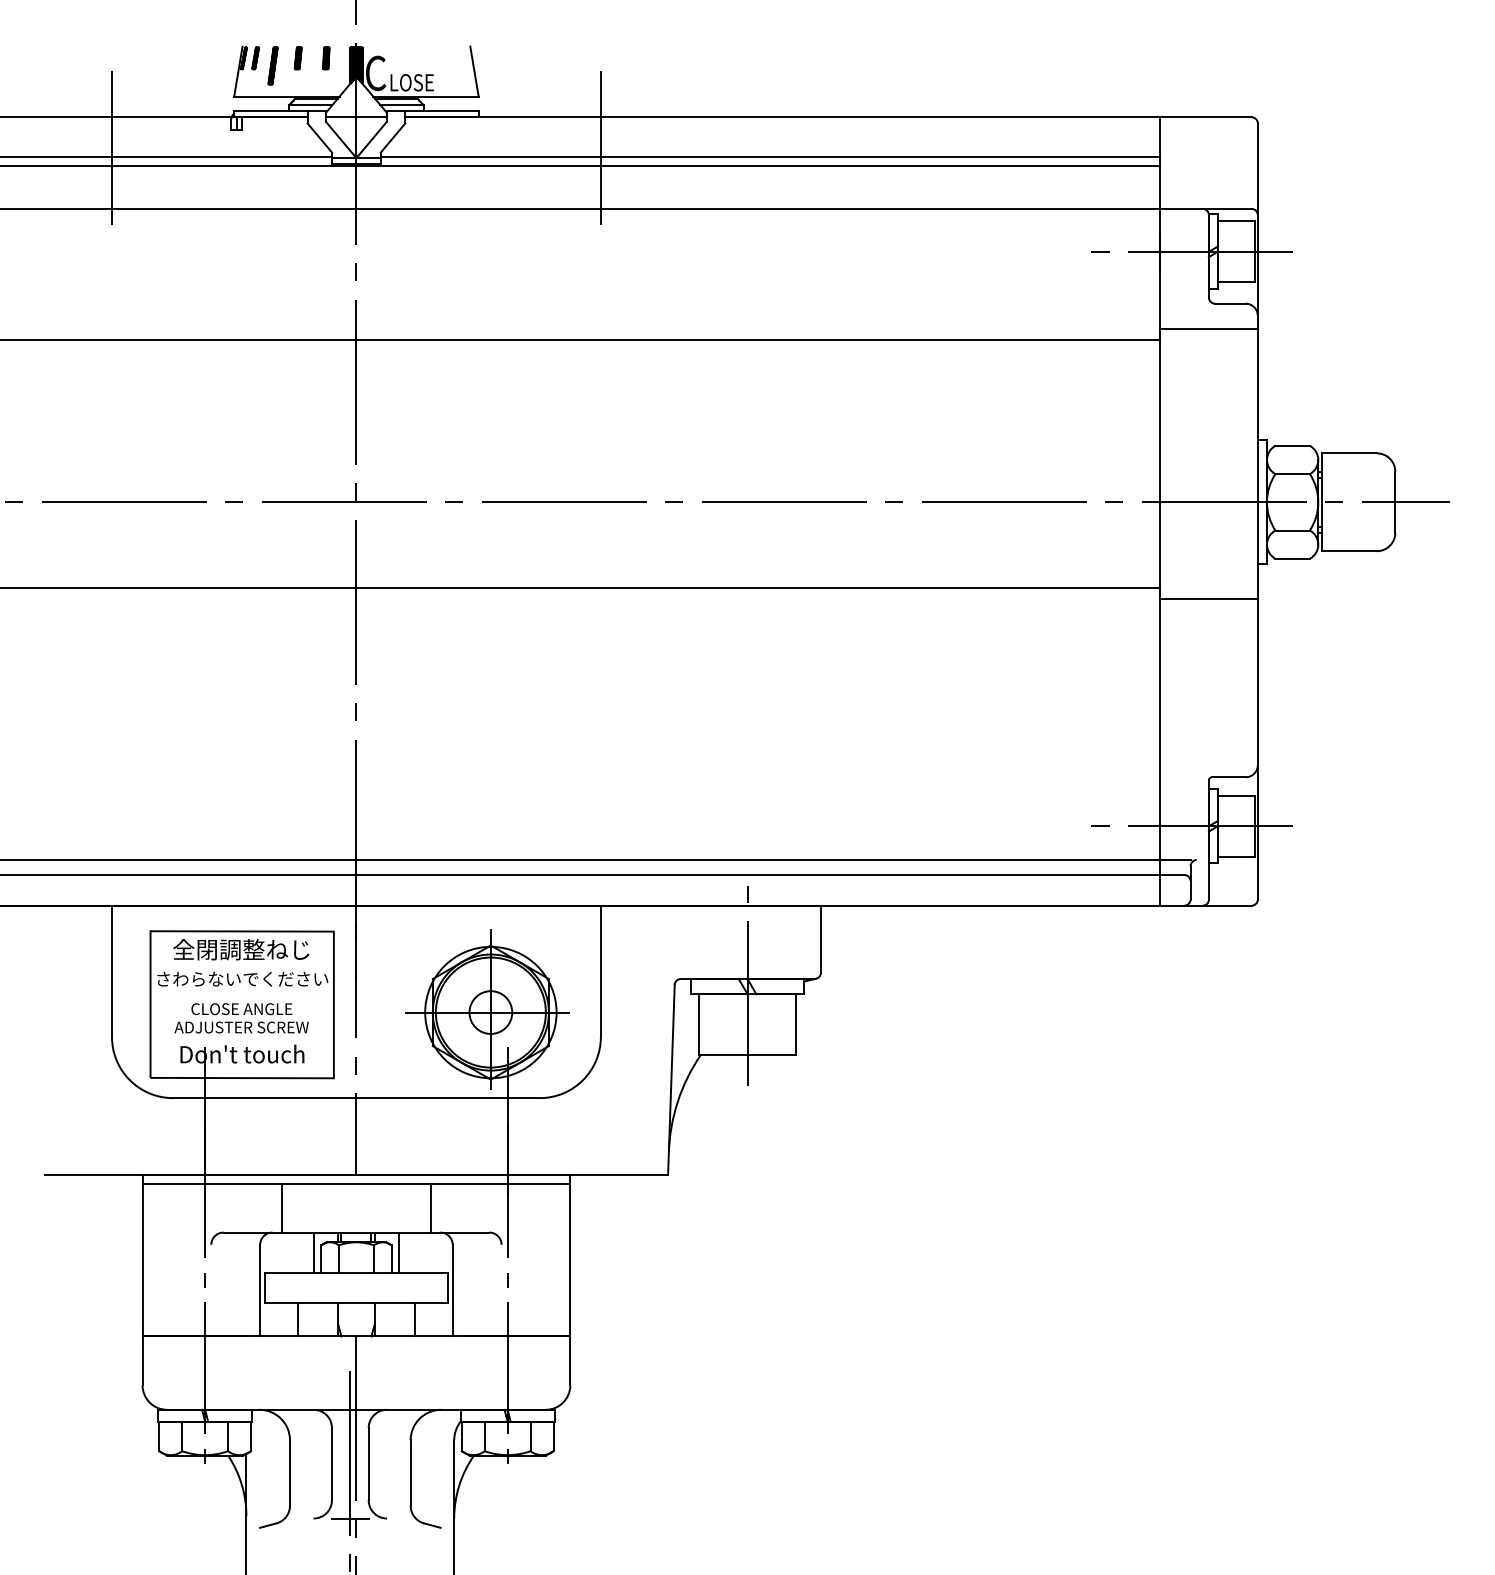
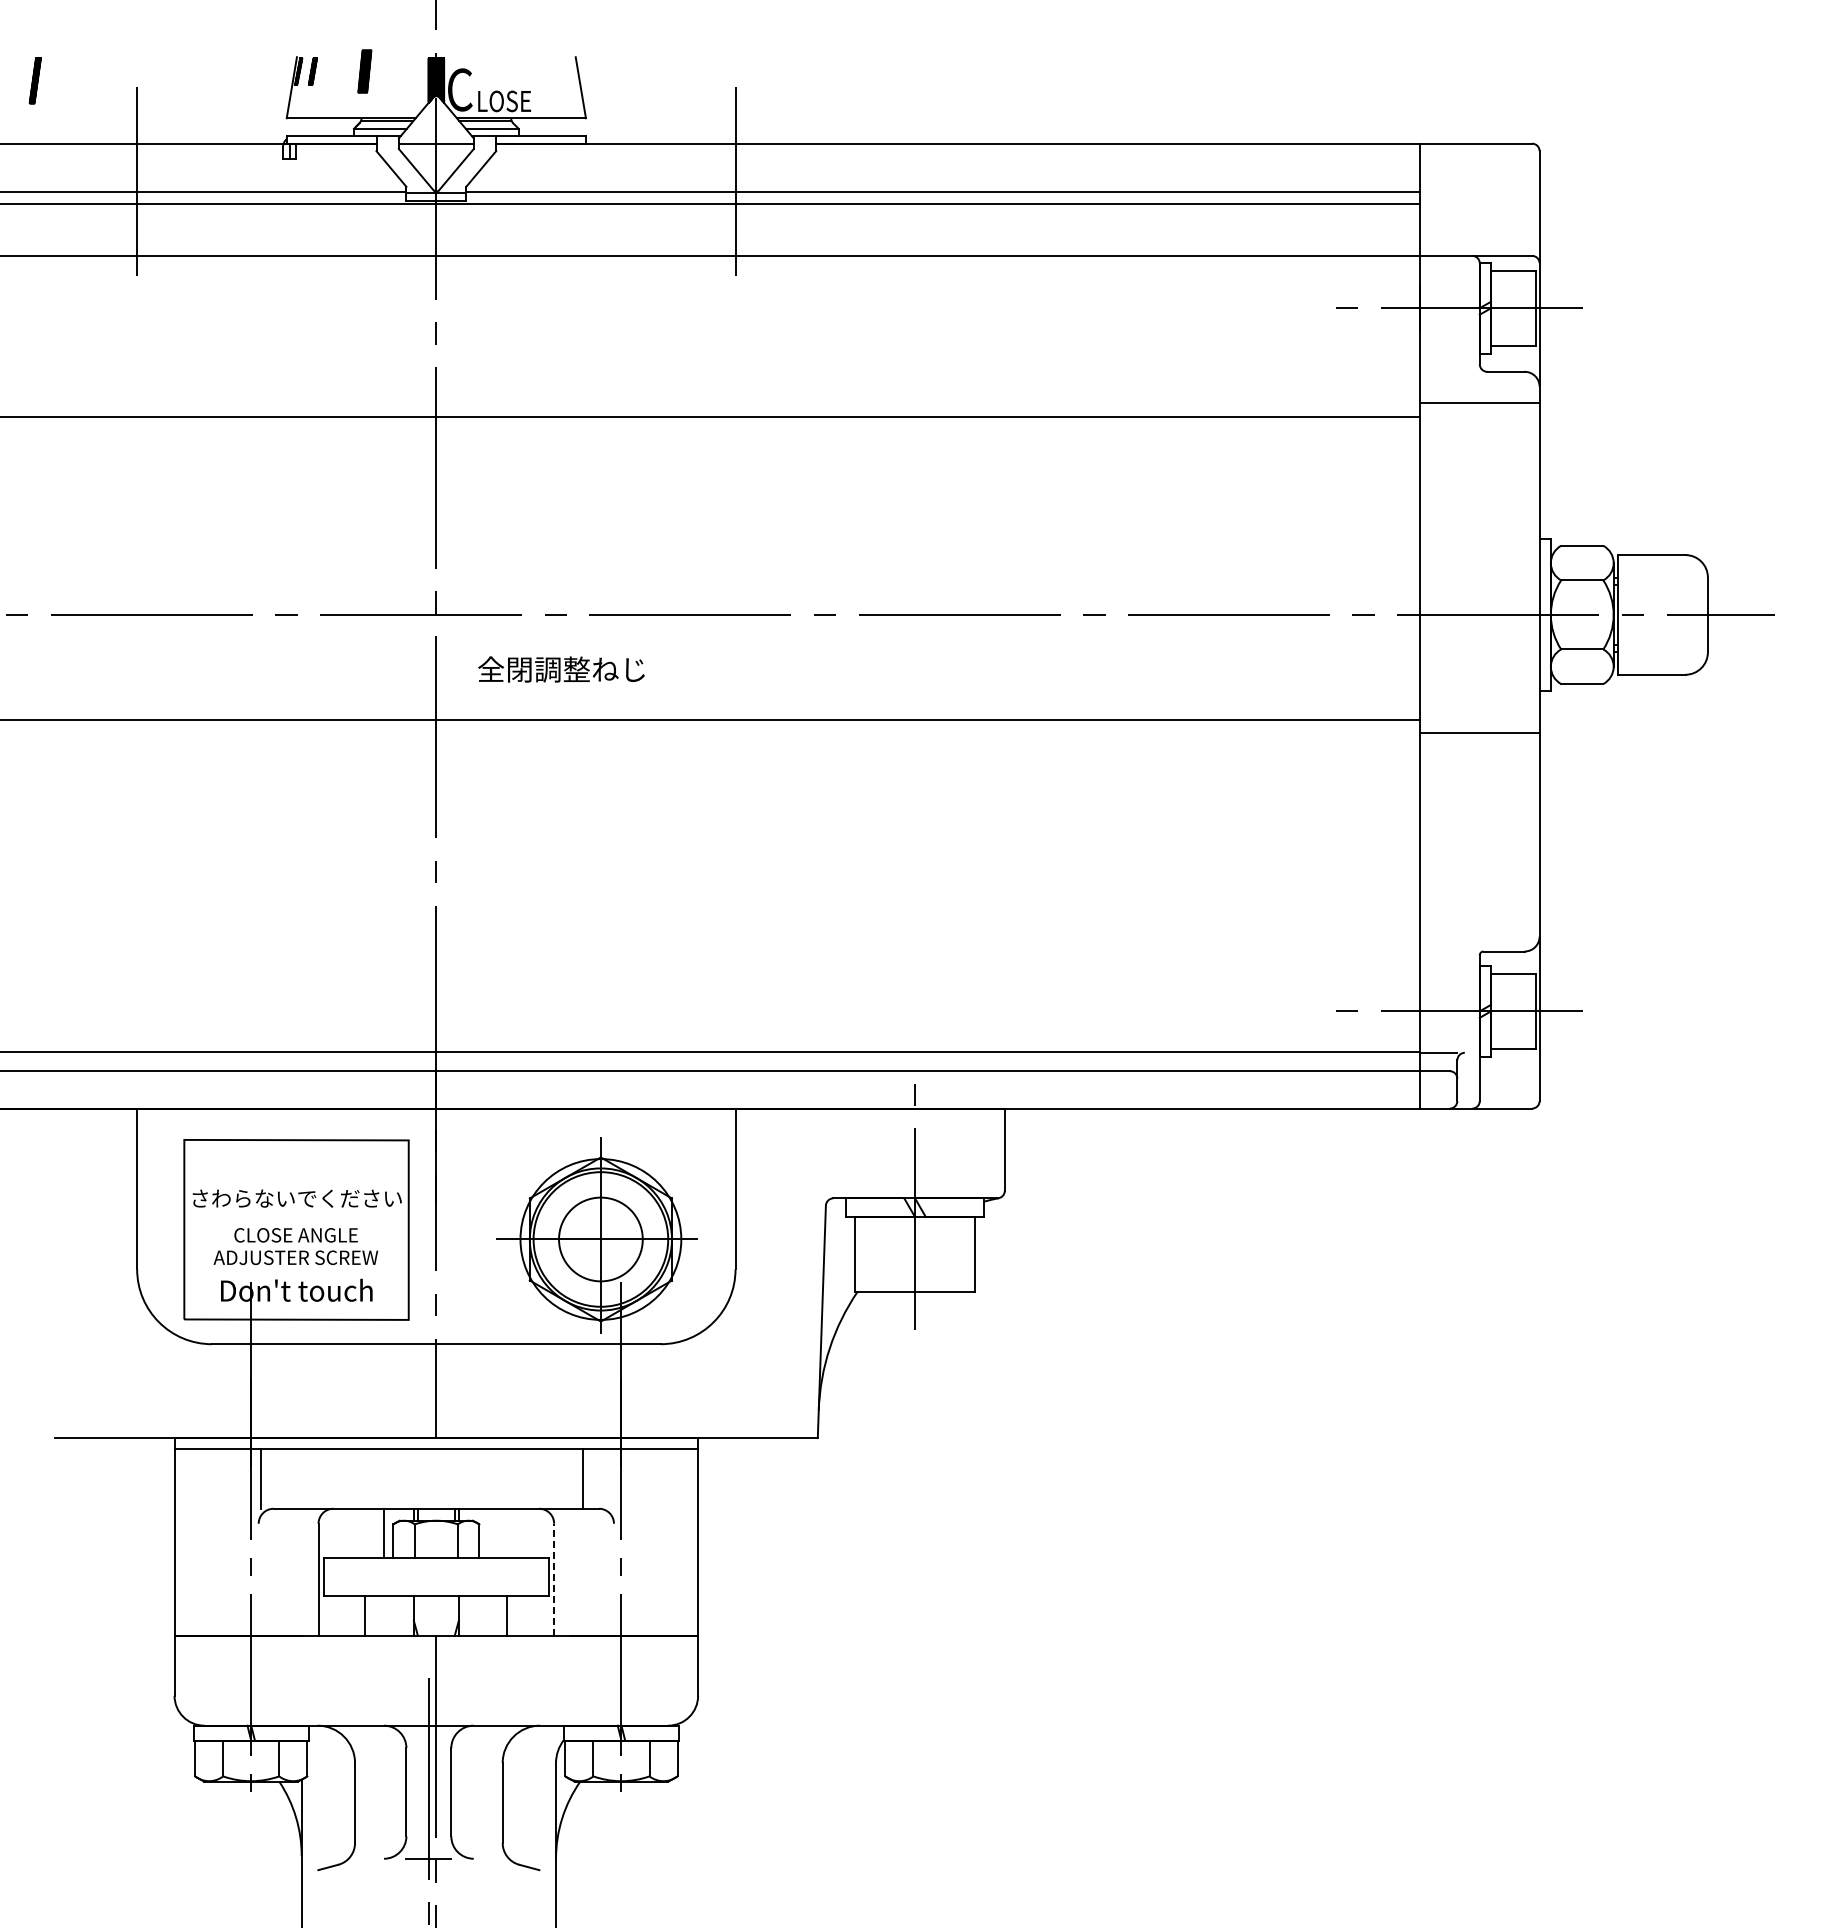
part: (298, 58) -> (365, 71), size x1.6
part: (326, 58) -> (399, 71), removed
part: (272, 65) -> (34, 80), moved
text: (241, 949) -> (561, 669), moved
circle: (490, 1012) -> (600, 1239), size x1.6
line: (281, 1207) -> (260, 1478), moved
line: (430, 1207) -> (582, 1478), moved
line: (399, 1252) -> (488, 1533), removed
line: (452, 1290) -> (554, 1579), solid -> dashed

